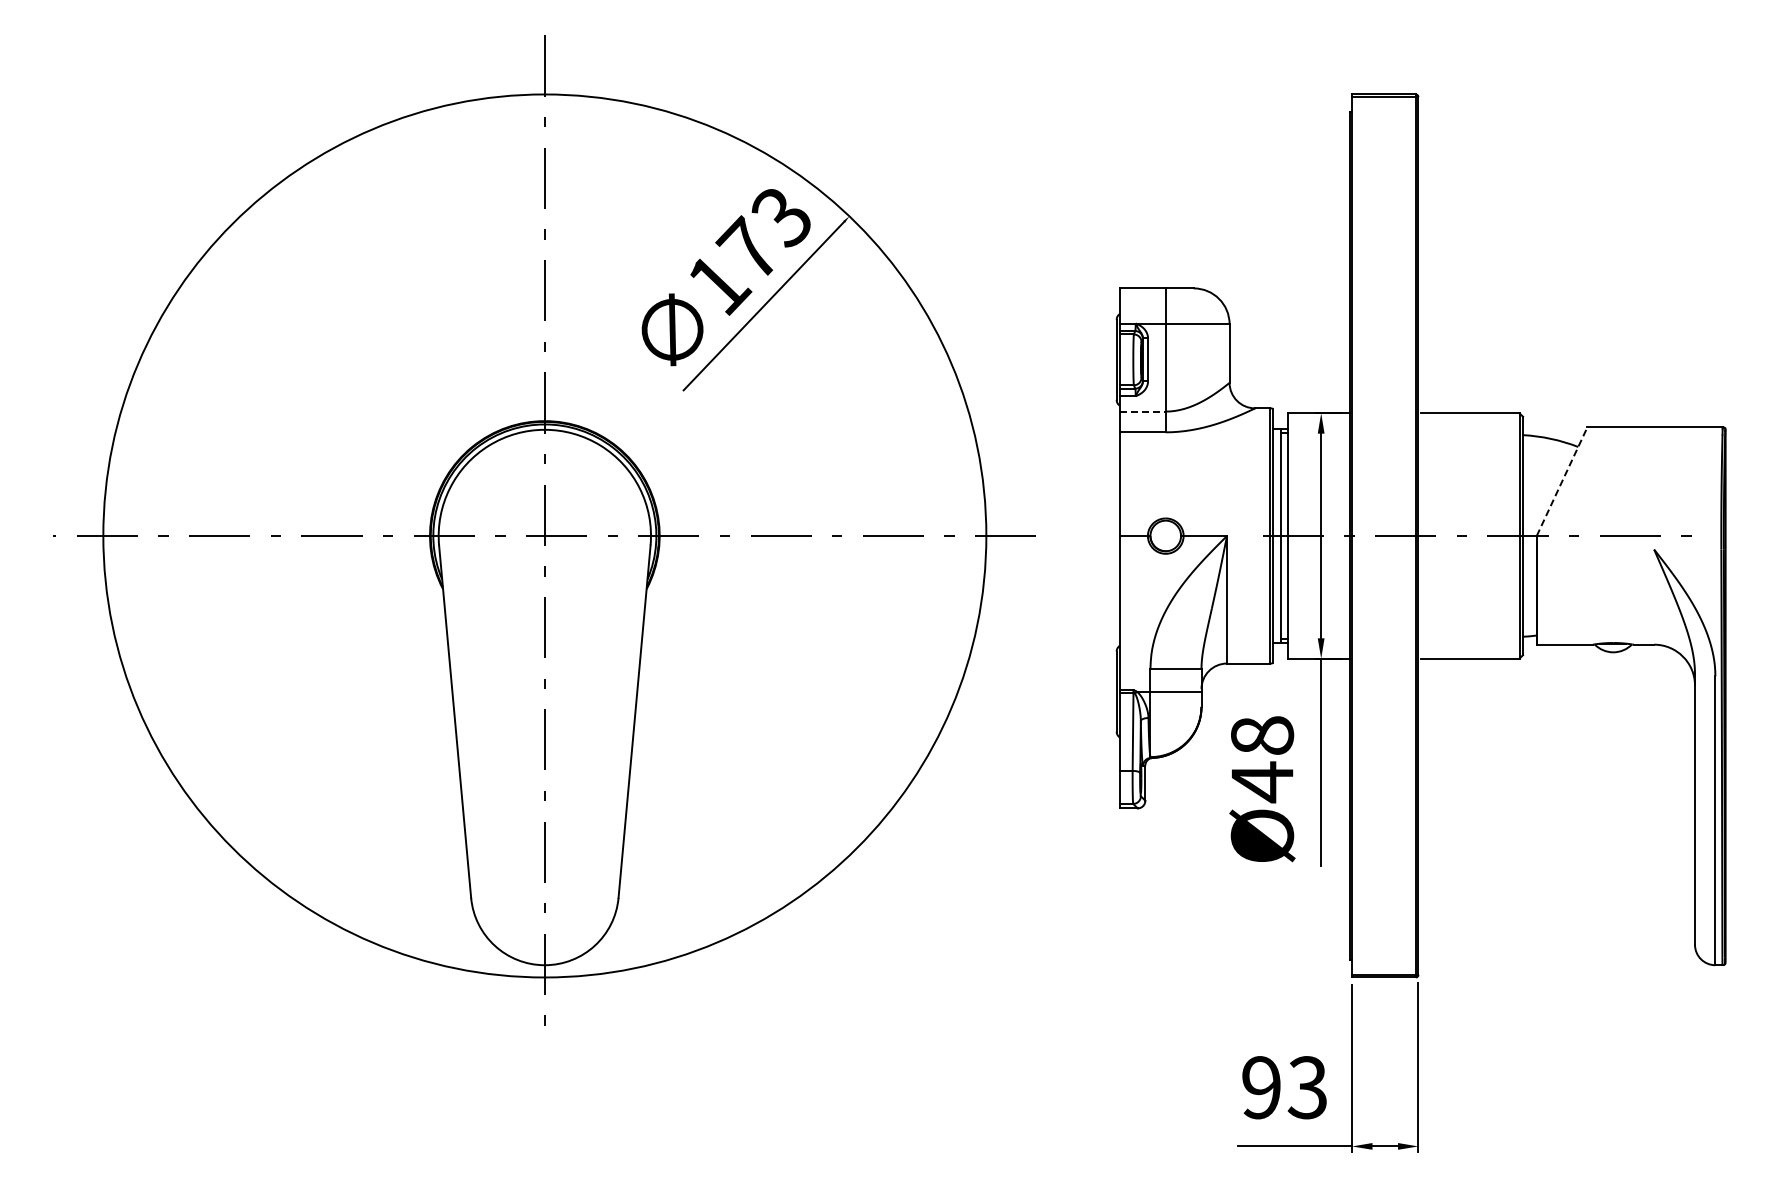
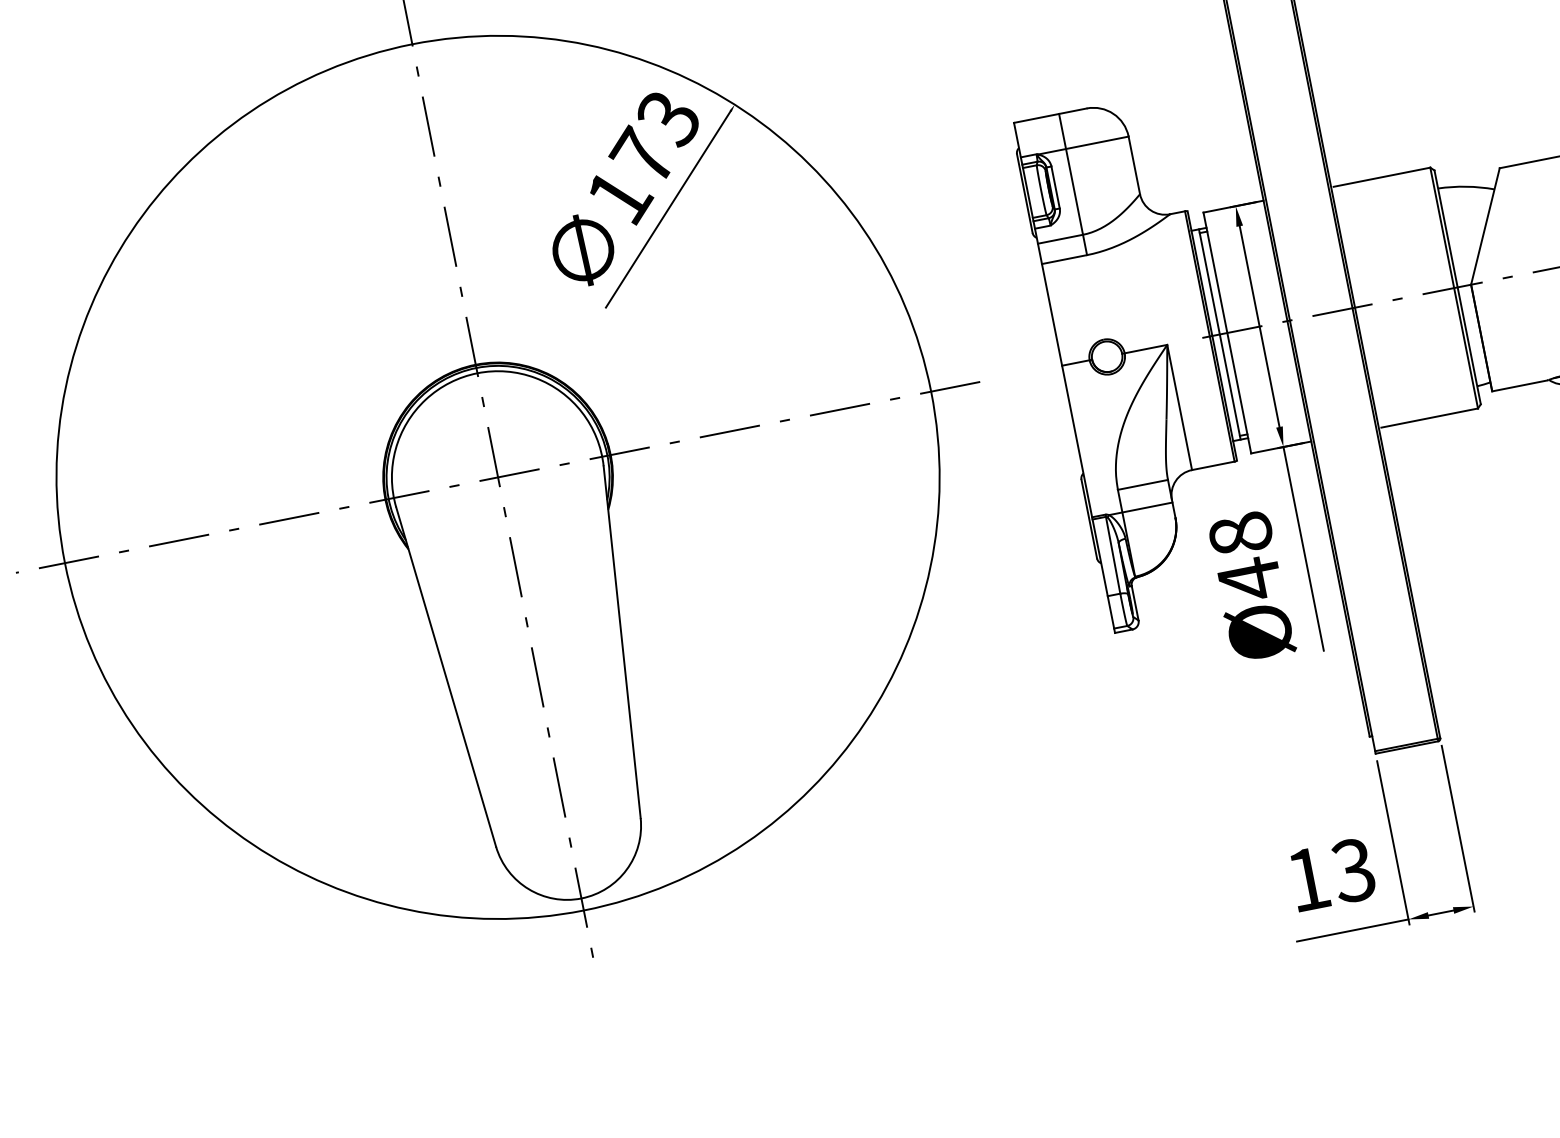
line: (1142, 411) -> (1060, 239), dashed -> solid
line: (1562, 481) -> (1485, 226), dashed -> solid
text: (1261, 1087) -> (1308, 879), 93 -> 13

